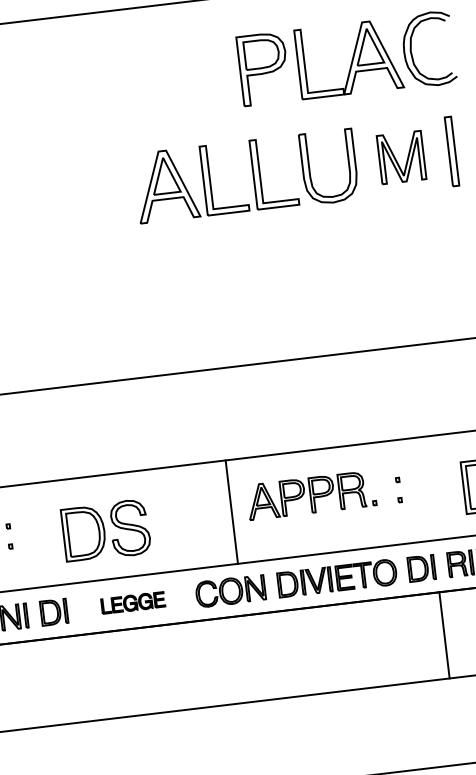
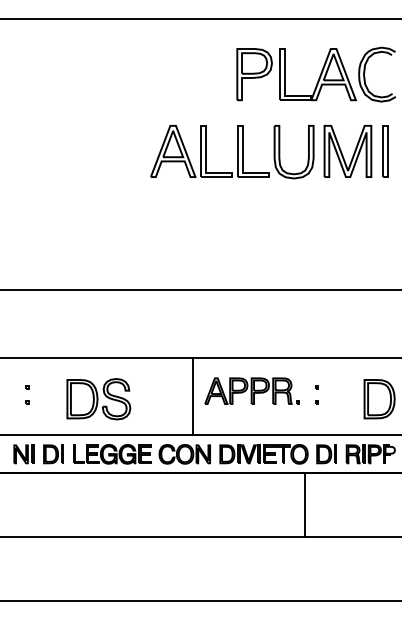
part: (400, 157) -> (347, 151), size x1.43
part: (133, 603) -> (112, 454), size x1.67
line: (444, 635) -> (304, 505), moved

